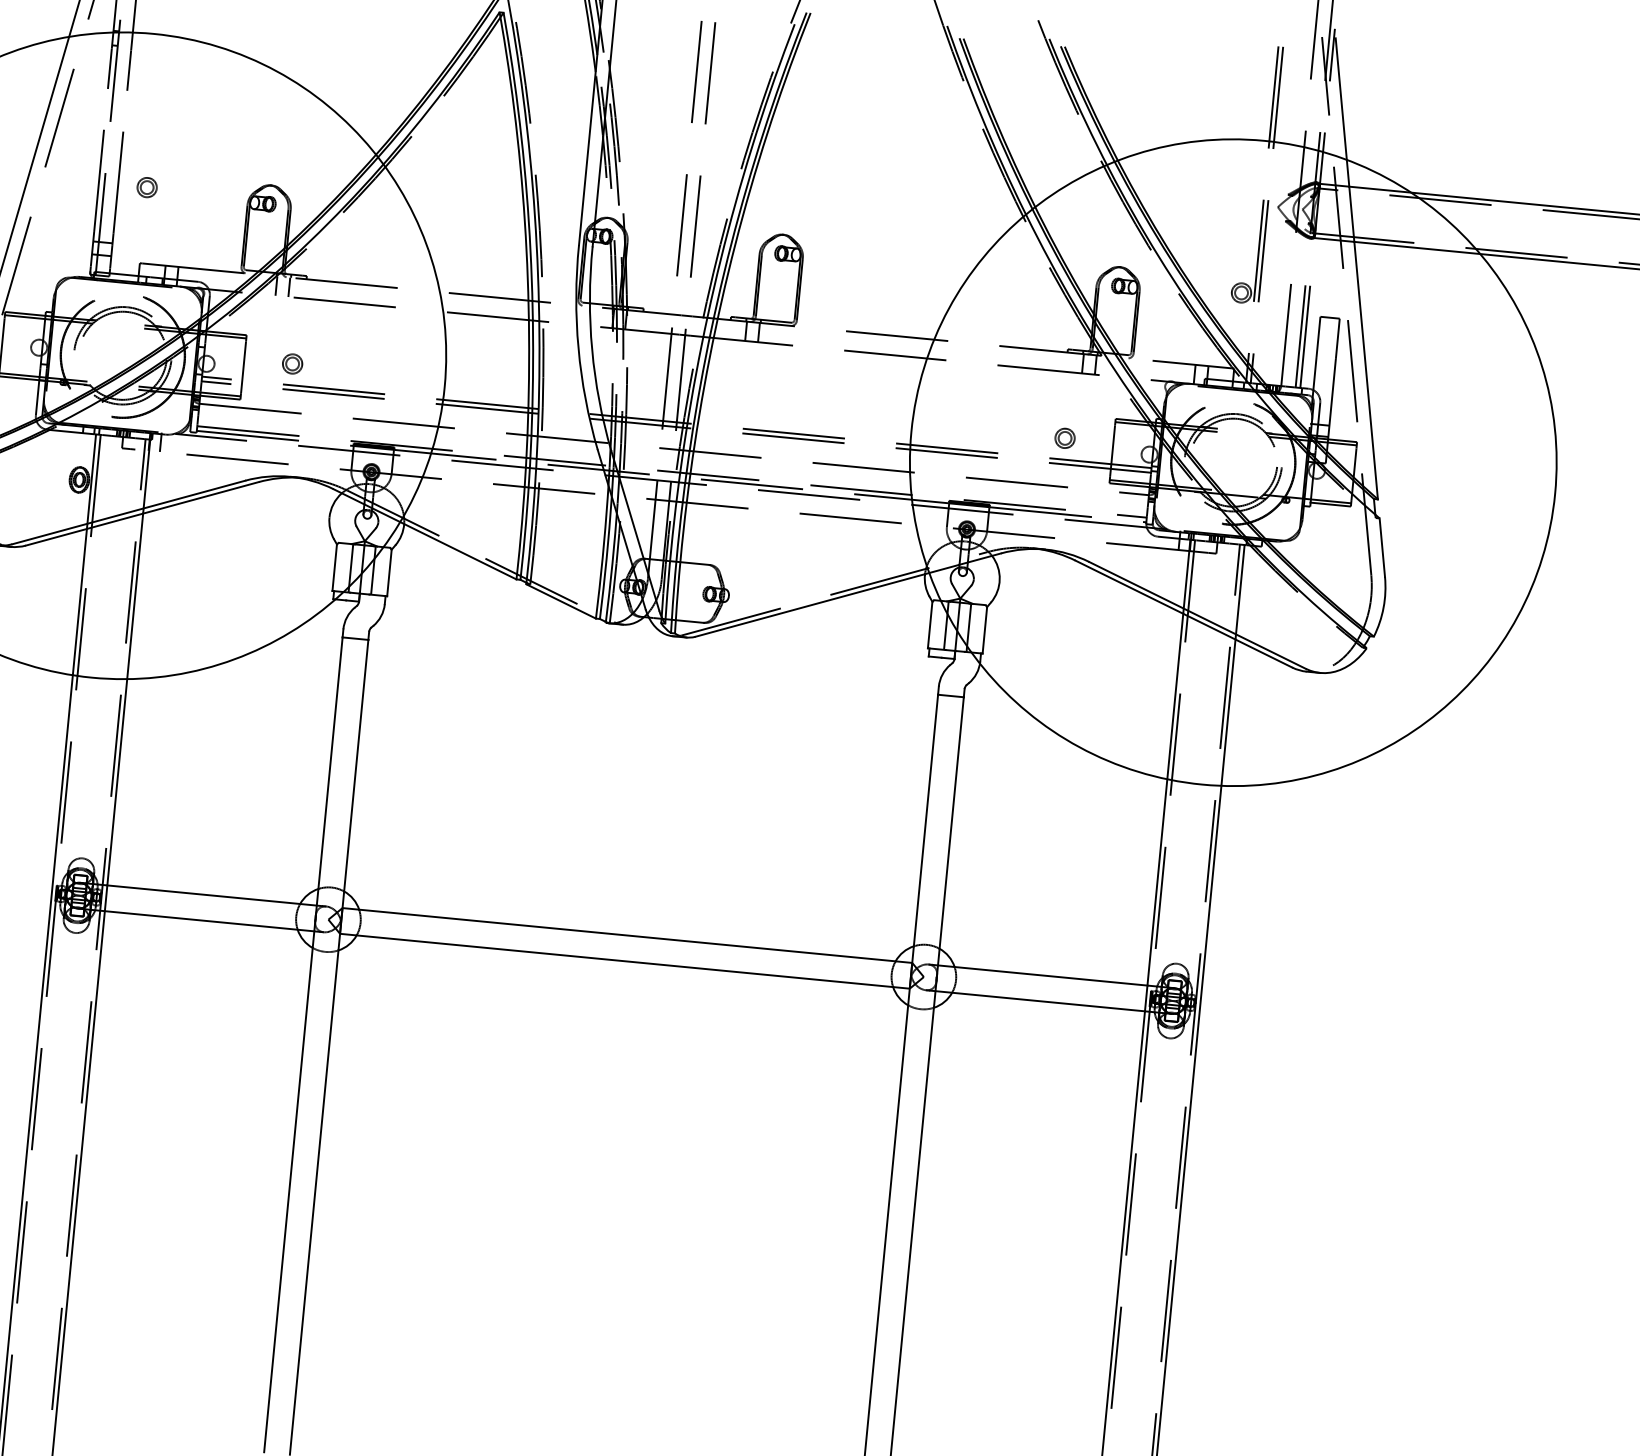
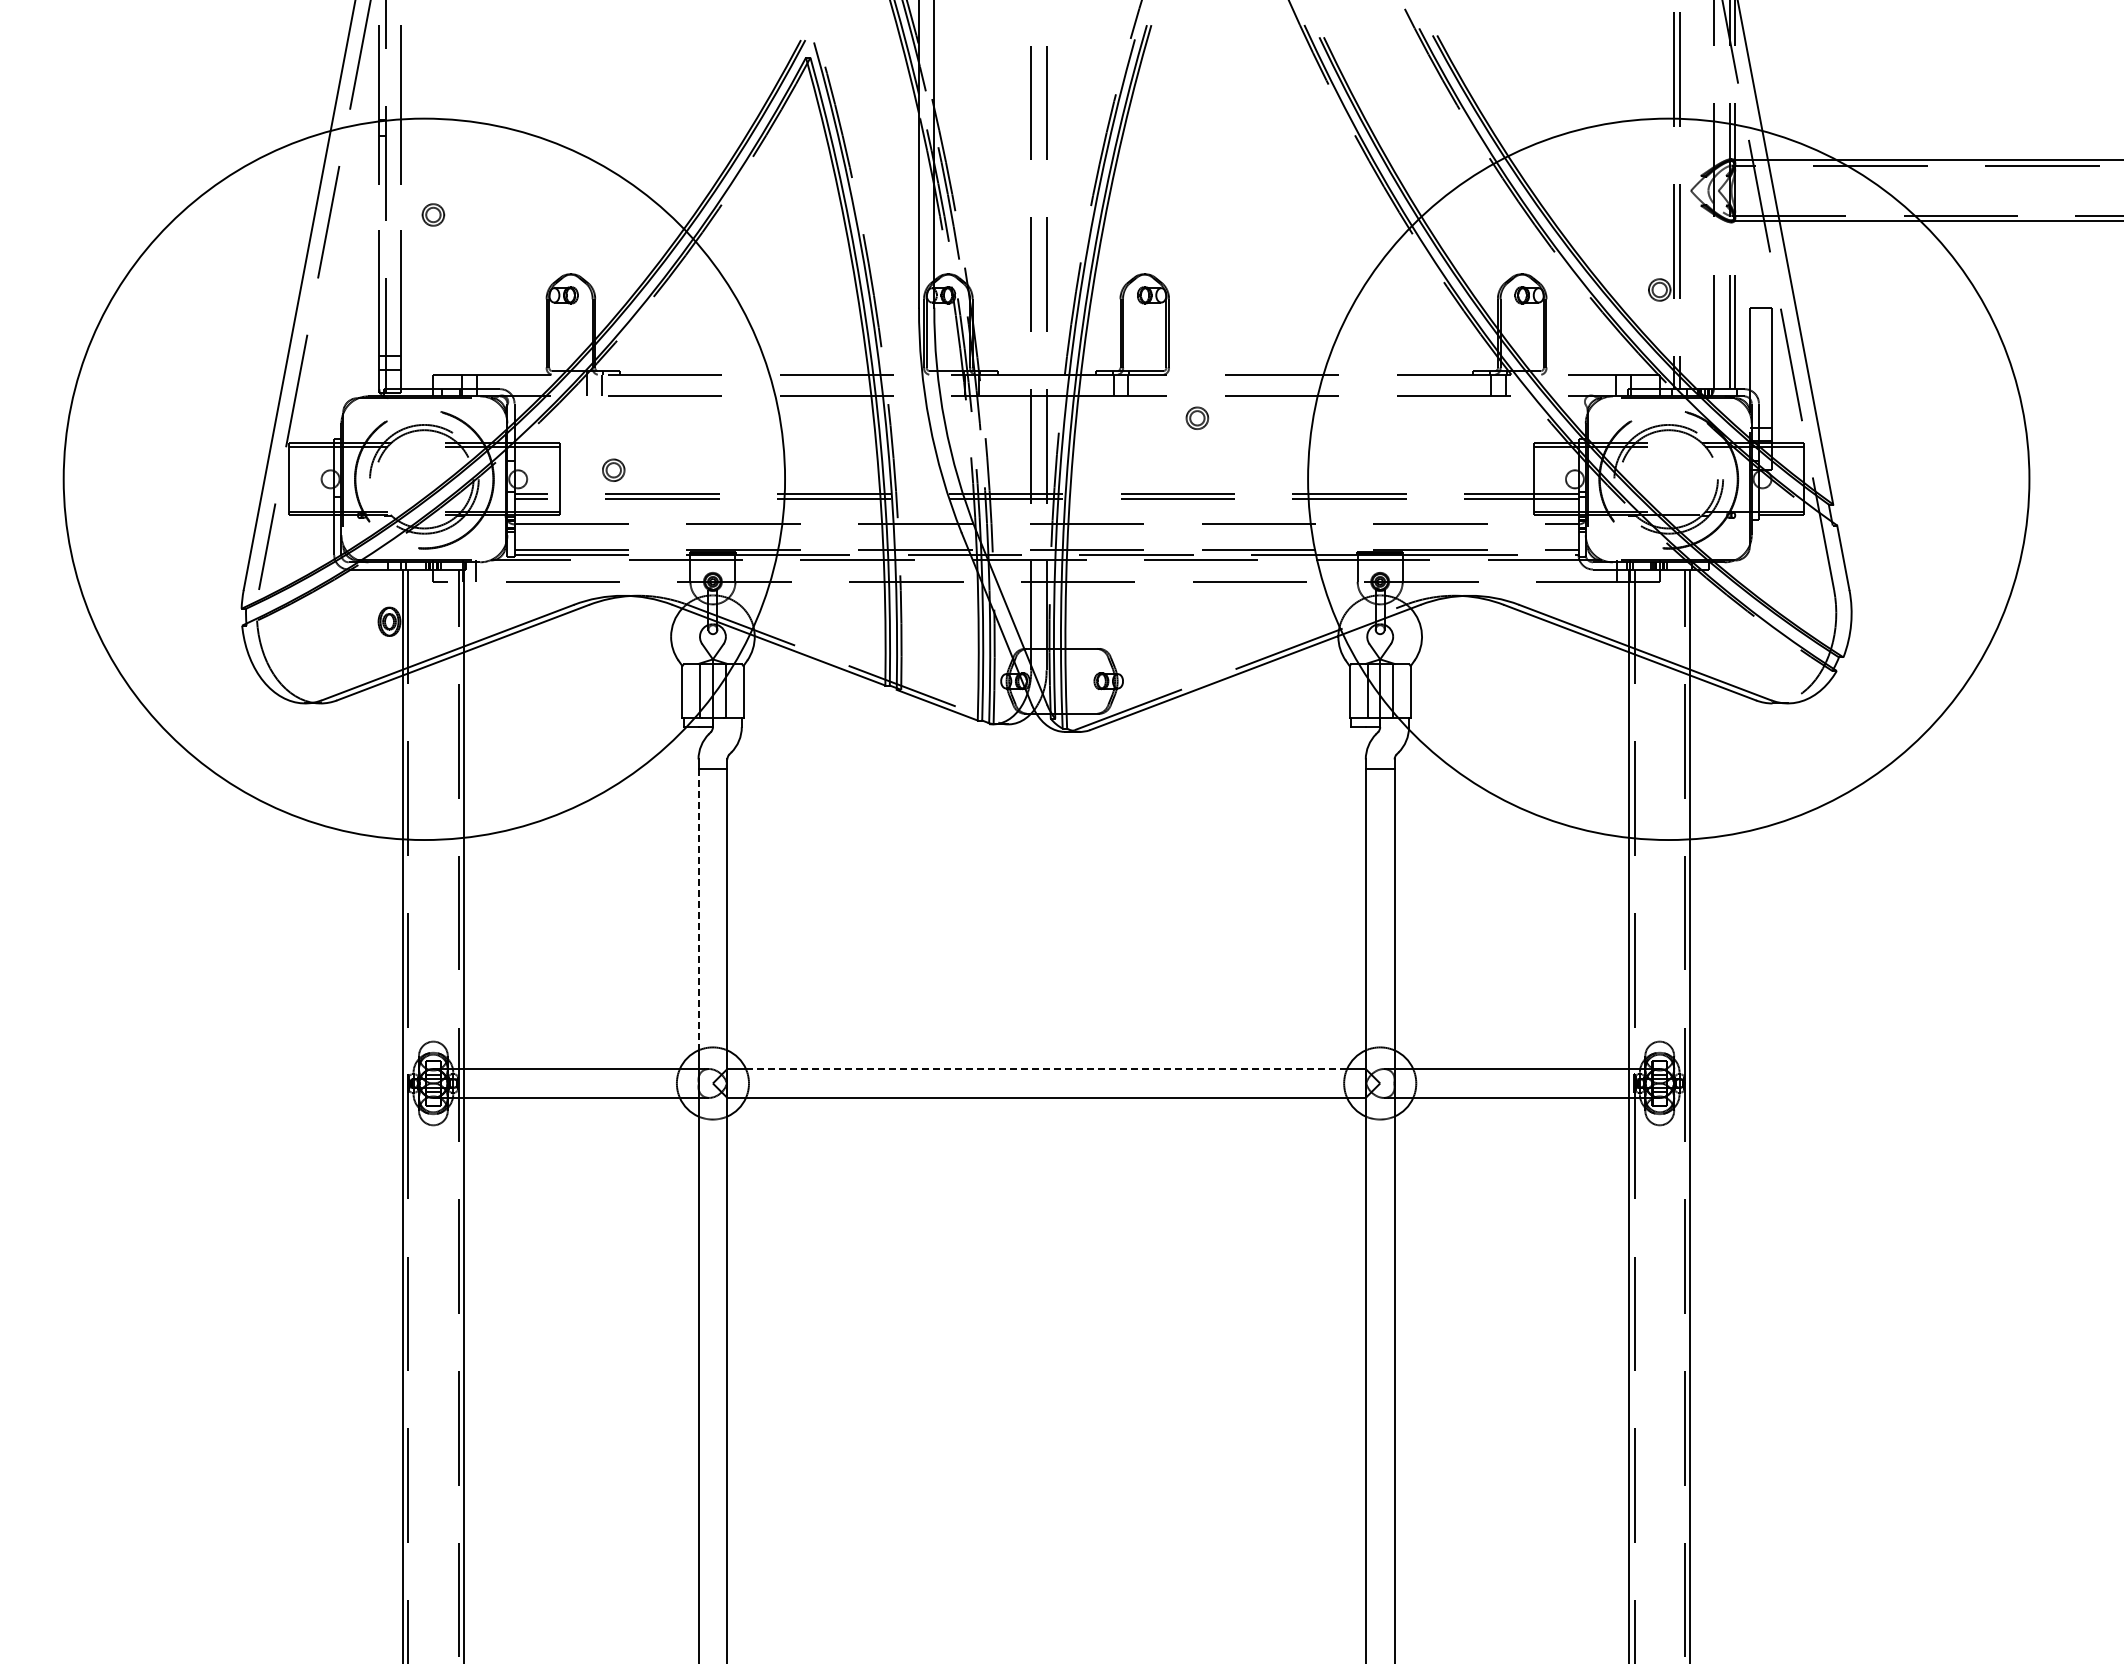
part: (147, 187) -> (433, 214), moved
part: (1065, 437) -> (1197, 417), moved
line: (330, 763) -> (698, 909), solid -> dashed
line: (627, 935) -> (1046, 1069), solid -> dashed

